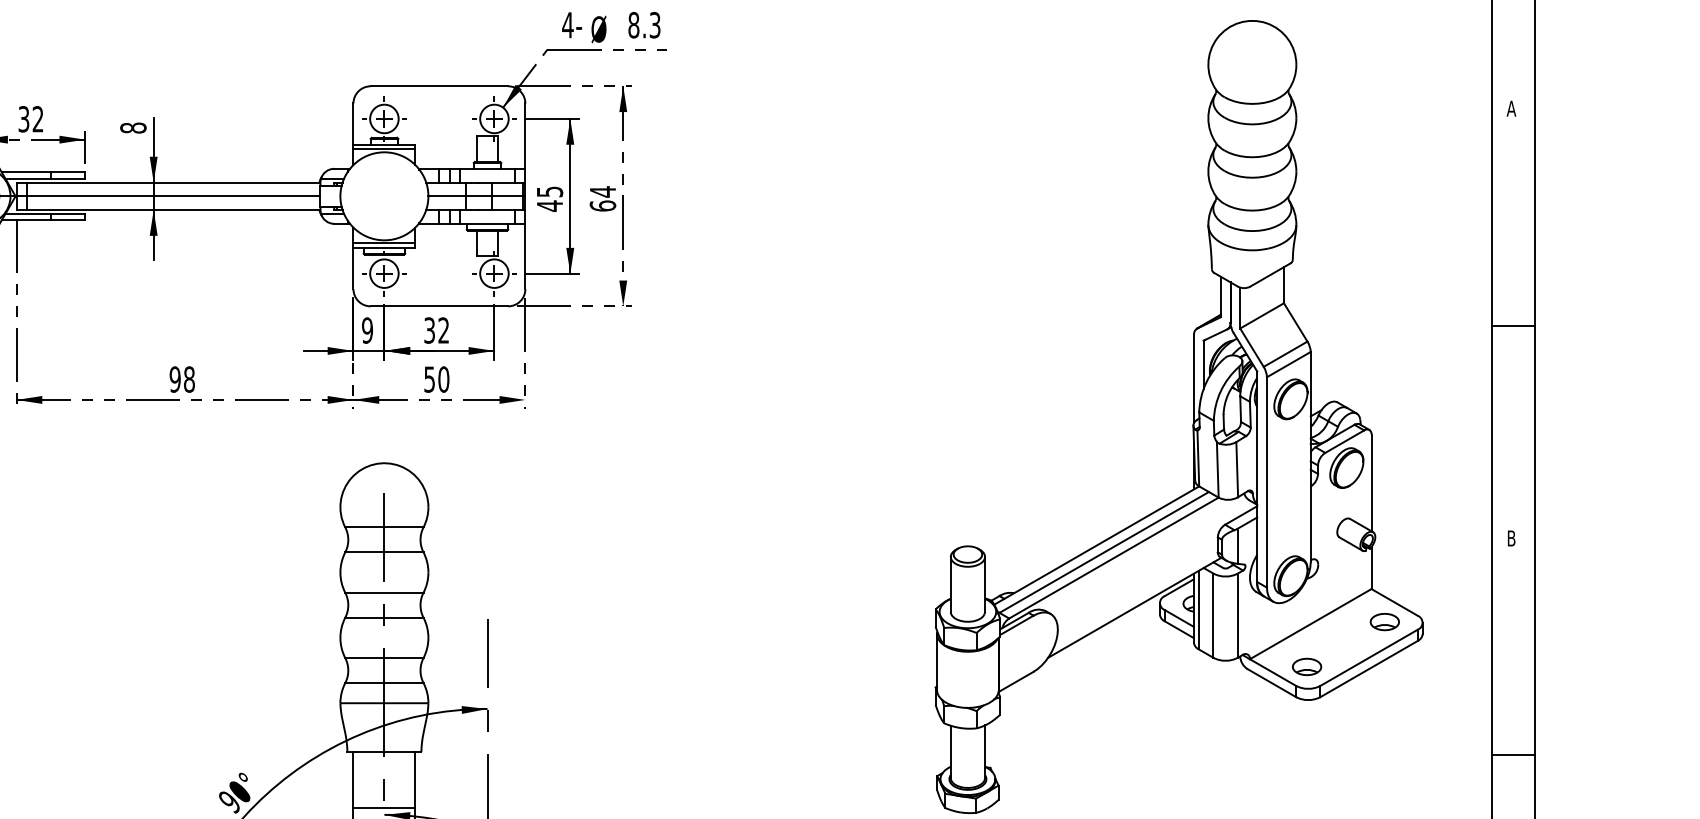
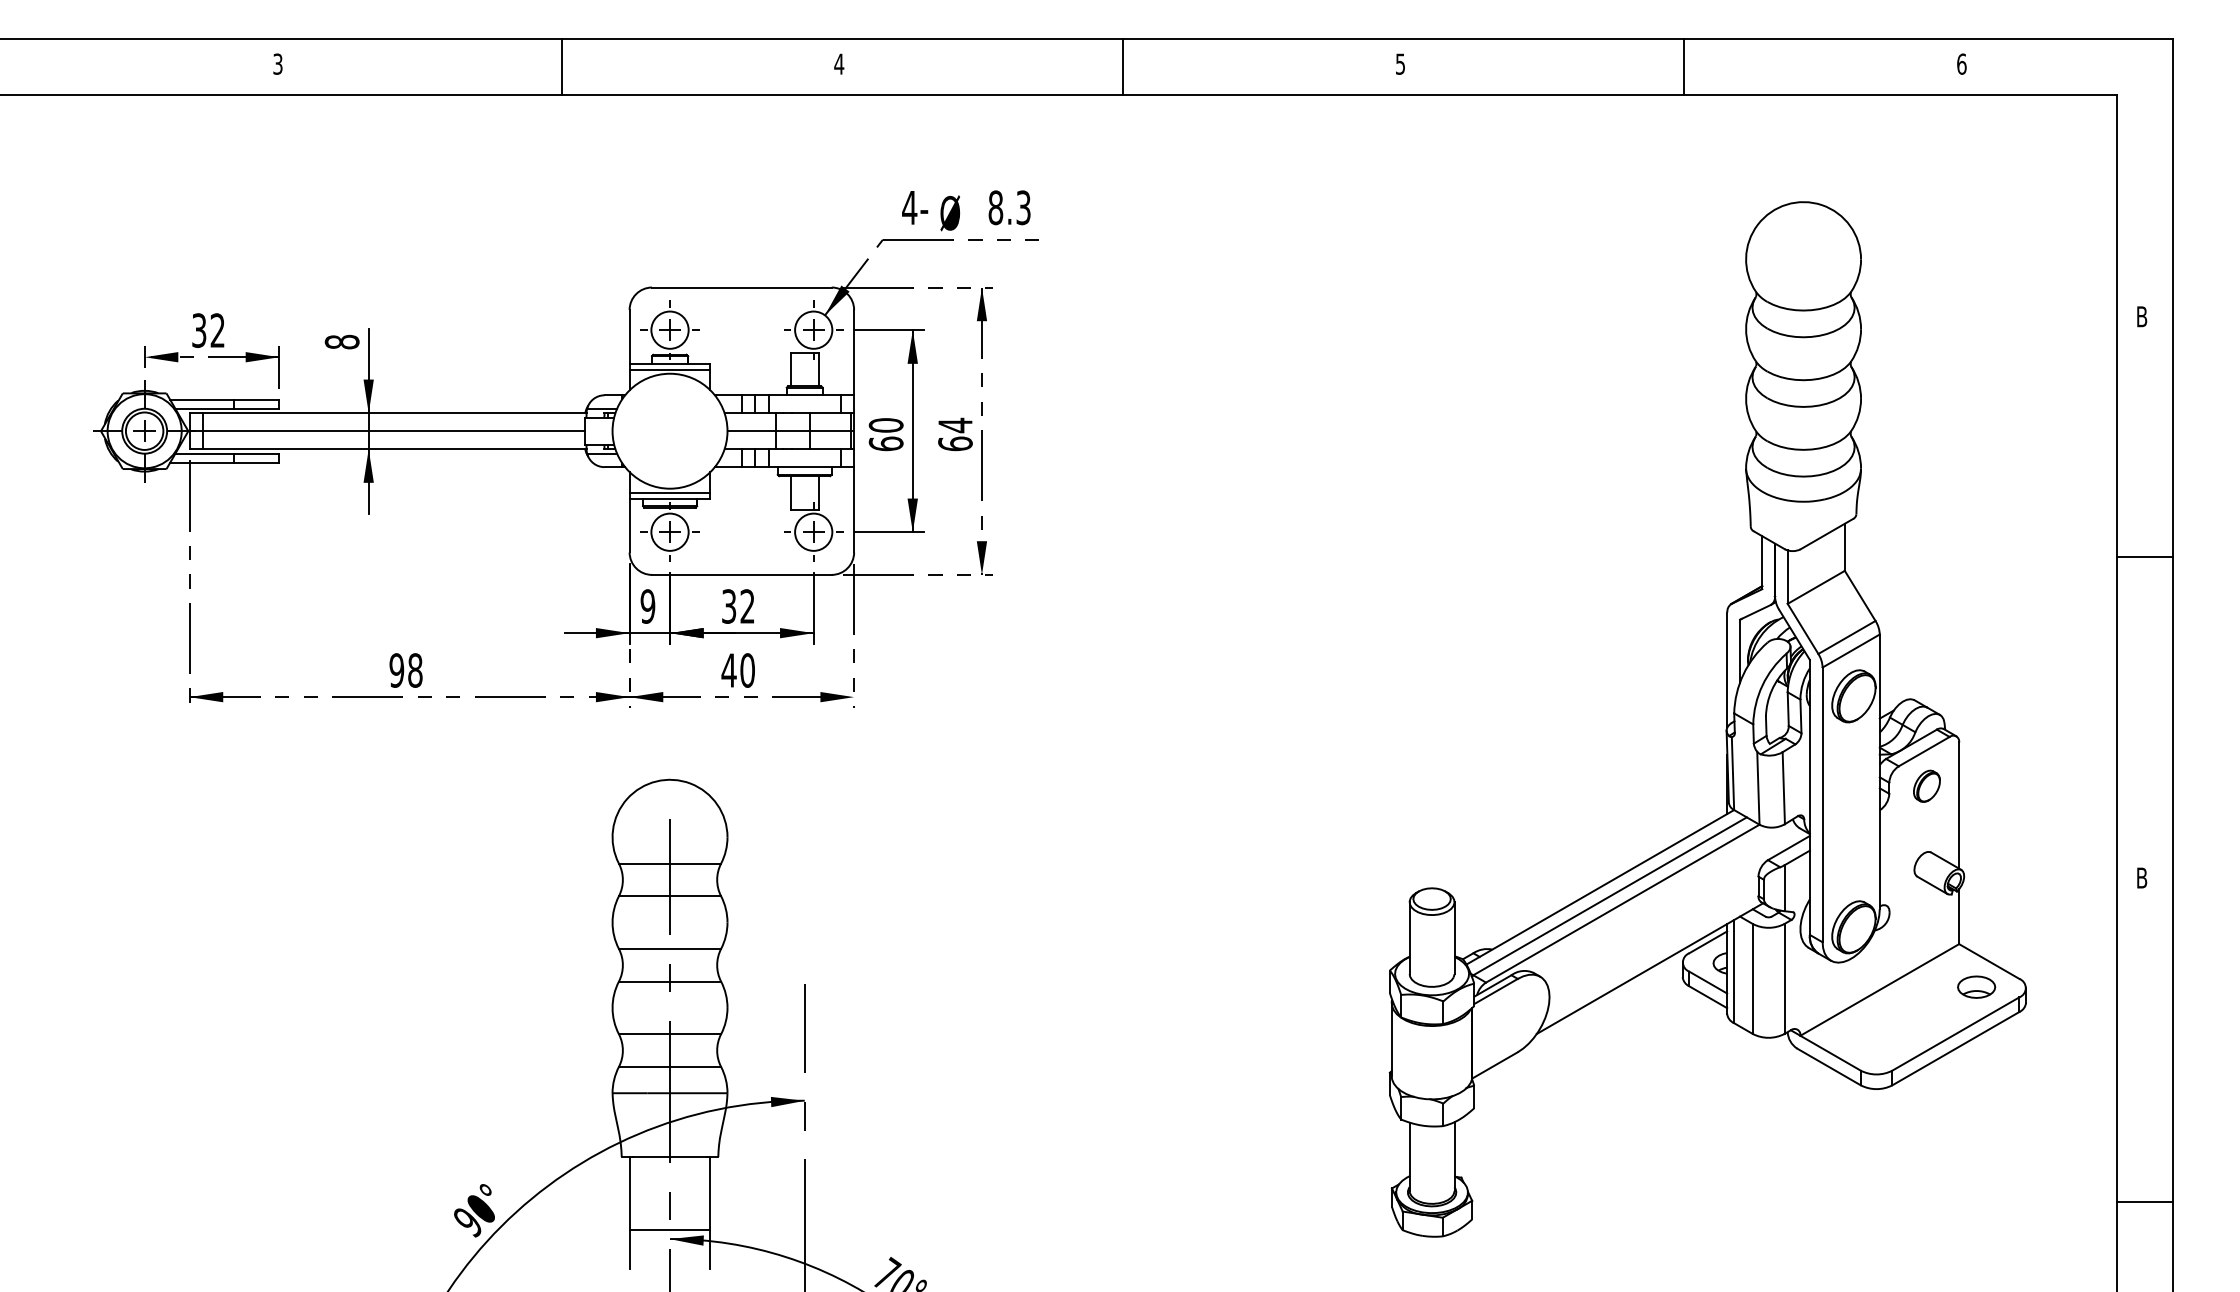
text: (1511, 108) -> (2141, 316), A -> B
text: (549, 198) -> (885, 434), 45 -> 60
line: (1513, 325) -> (2144, 557), moved
text: (429, 379) -> (728, 670), 50 -> 40
part: (1346, 468) -> (1926, 786), size x0.6
part: (1306, 666) -> (1874, 1045), removed
line: (1513, 755) -> (2144, 1202), moved

